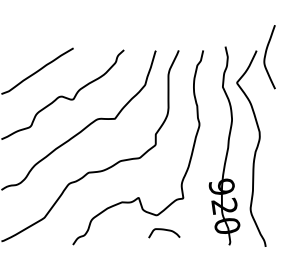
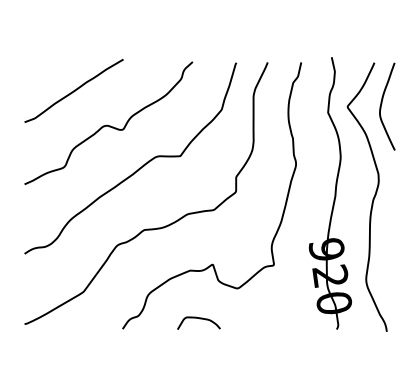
curve: (266, 55) -> (382, 104), moved
curve: (164, 230) -> (199, 319), moved

